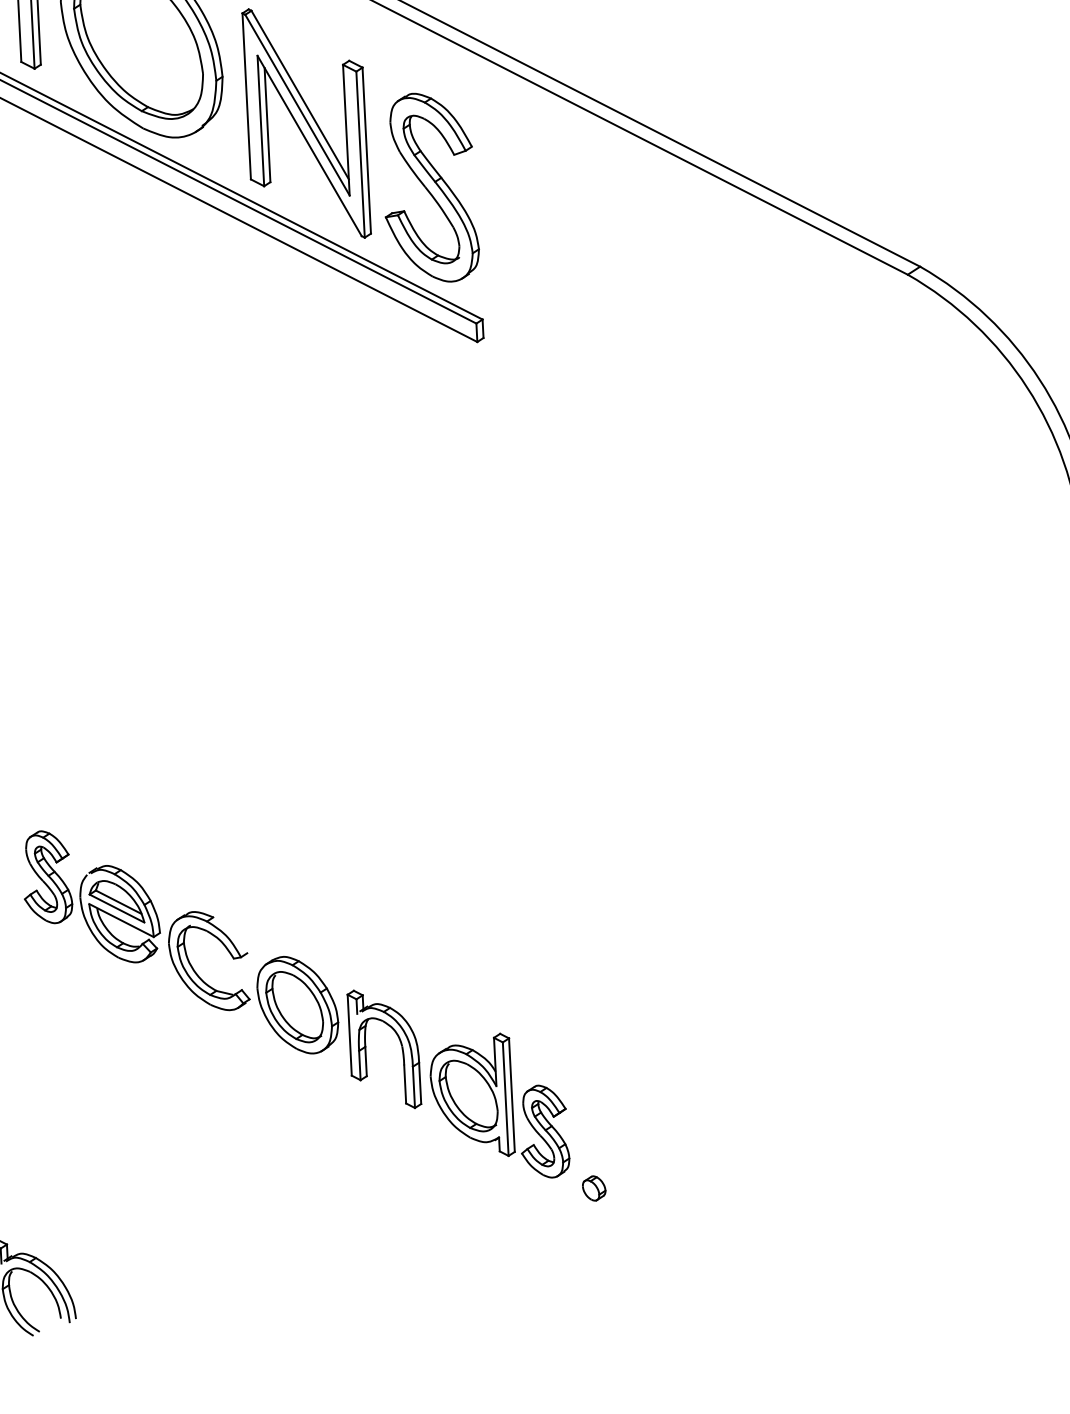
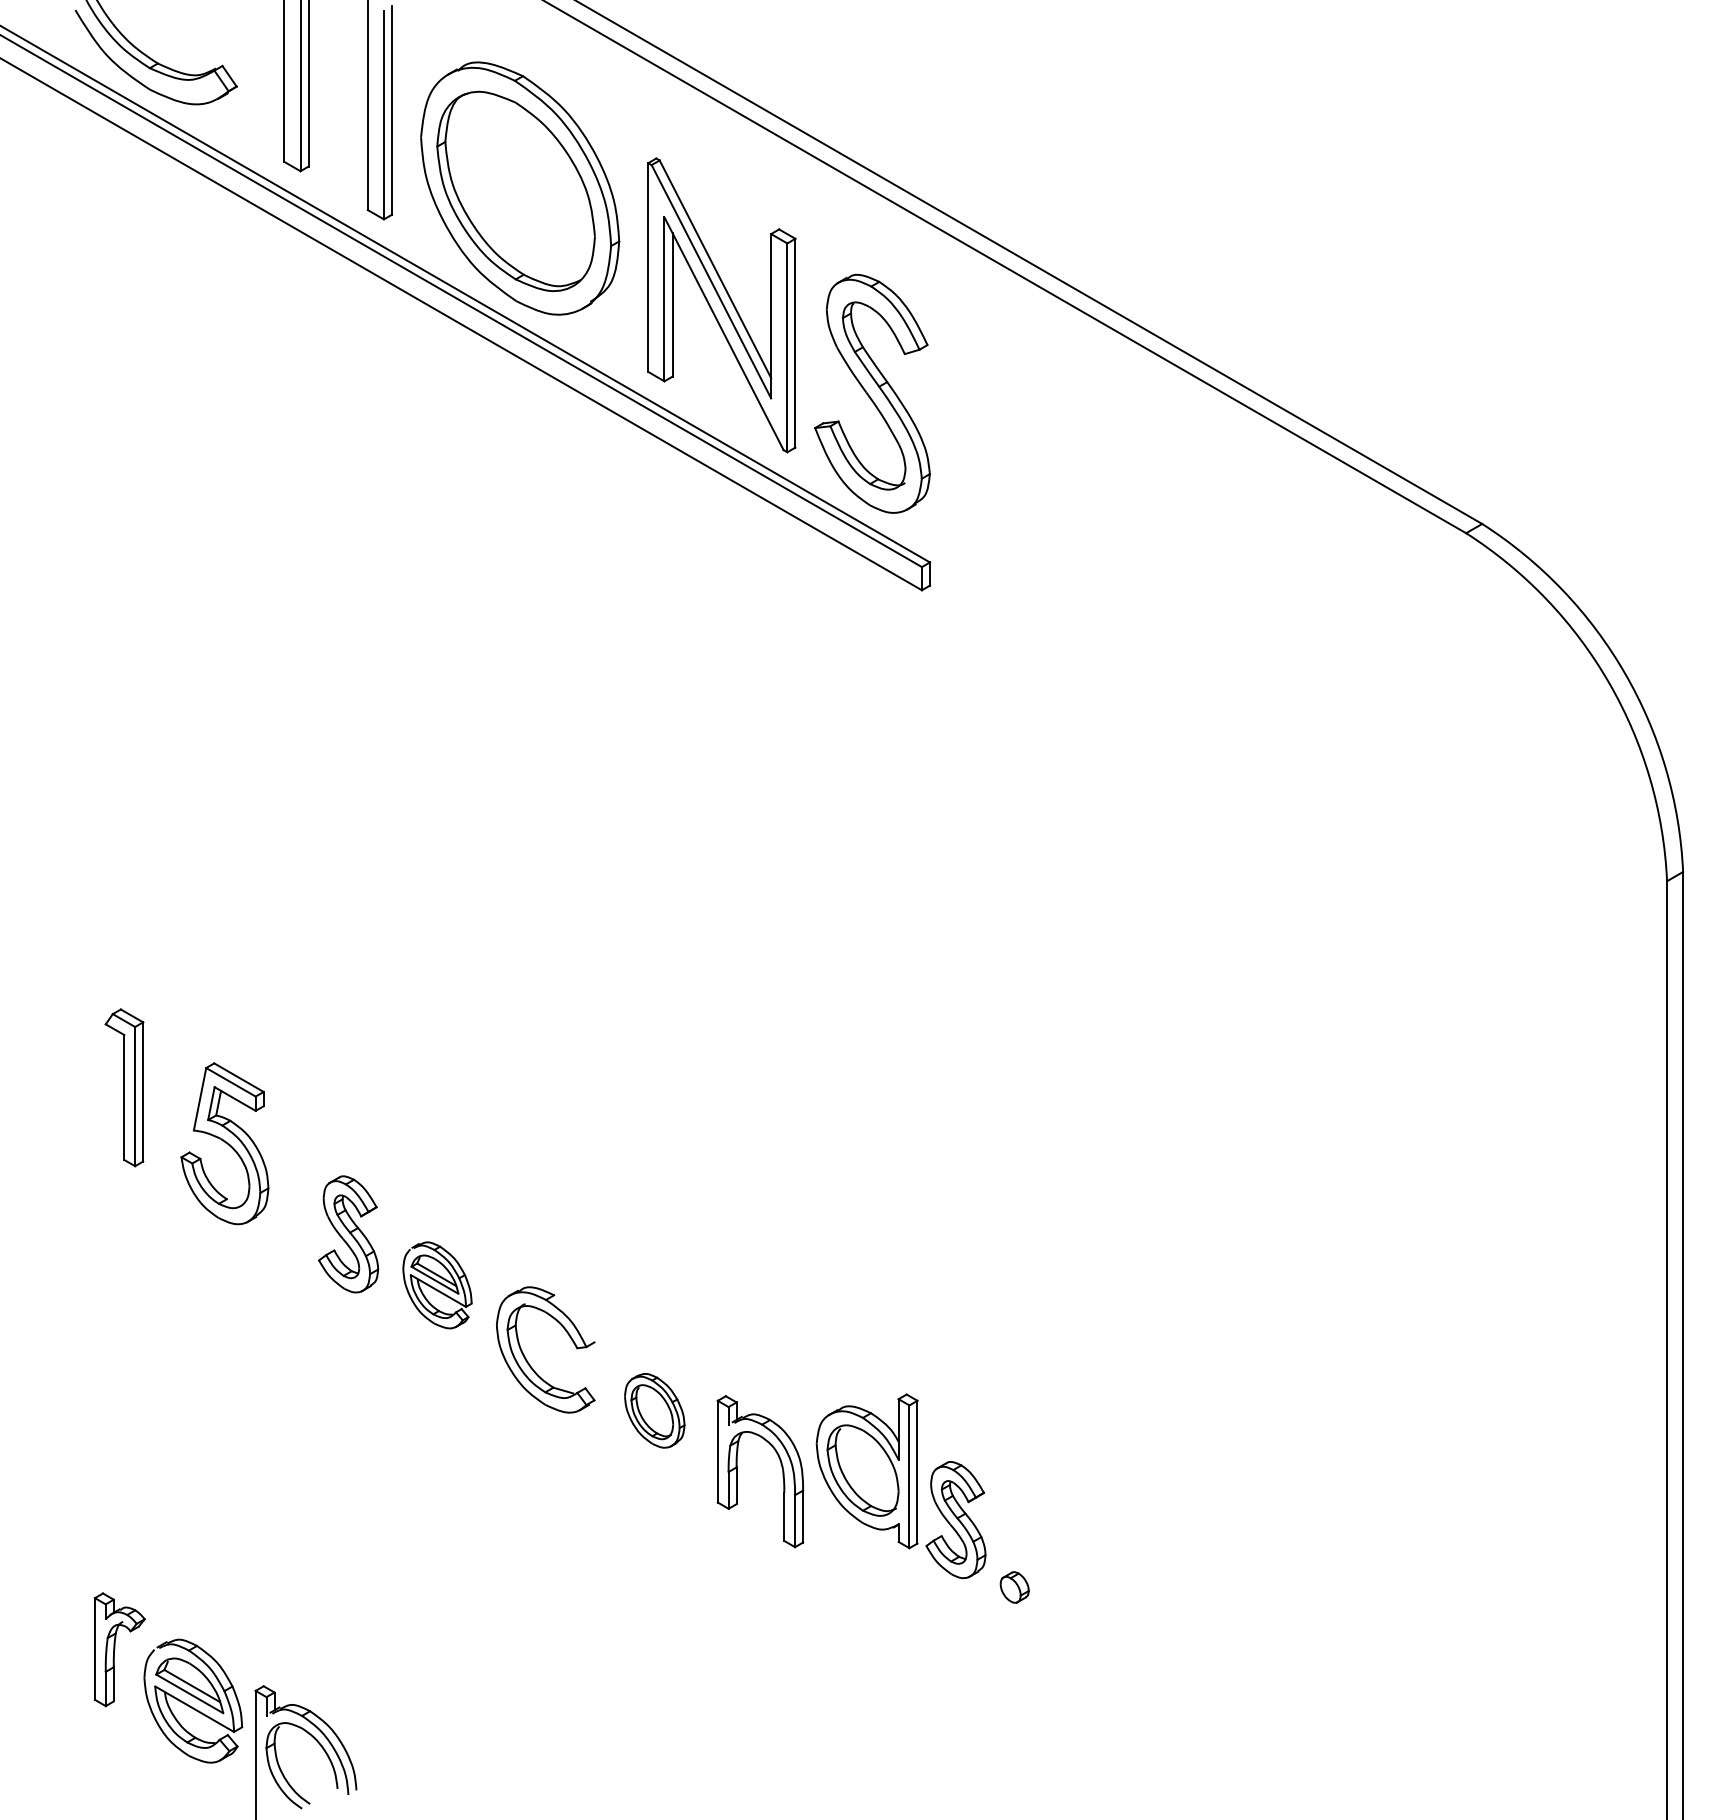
part: (120, 914) -> (437, 1285), size x0.7
part: (297, 1005) -> (654, 1410), size x0.6
part: (499, 1107) -> (900, 1486), moved
part: (594, 1188) -> (1014, 1587), moved

